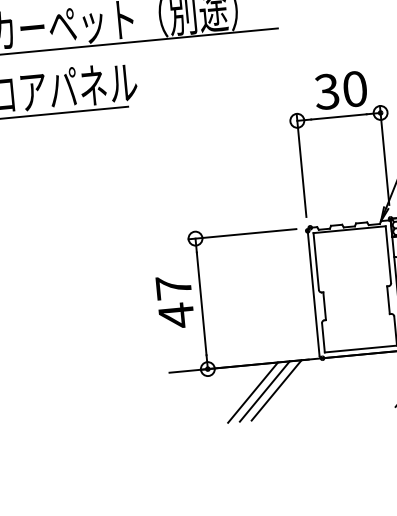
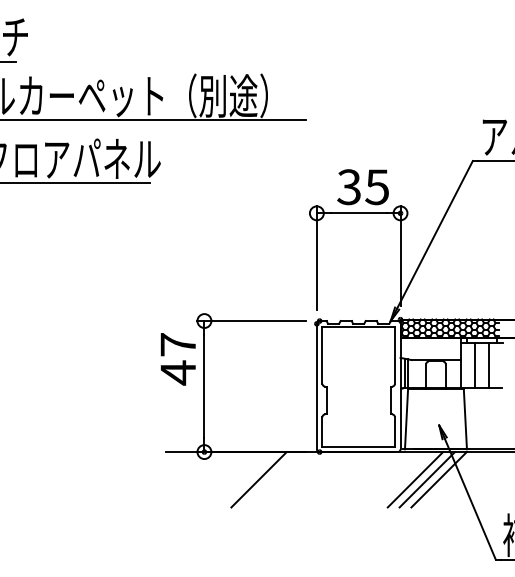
text: (355, 89) -> (377, 187), 30 -> 35
text: (174, 302) -> (177, 359), moved
line: (276, 390) -> (270, 479), removed
line: (252, 392) -> (246, 479), removed

